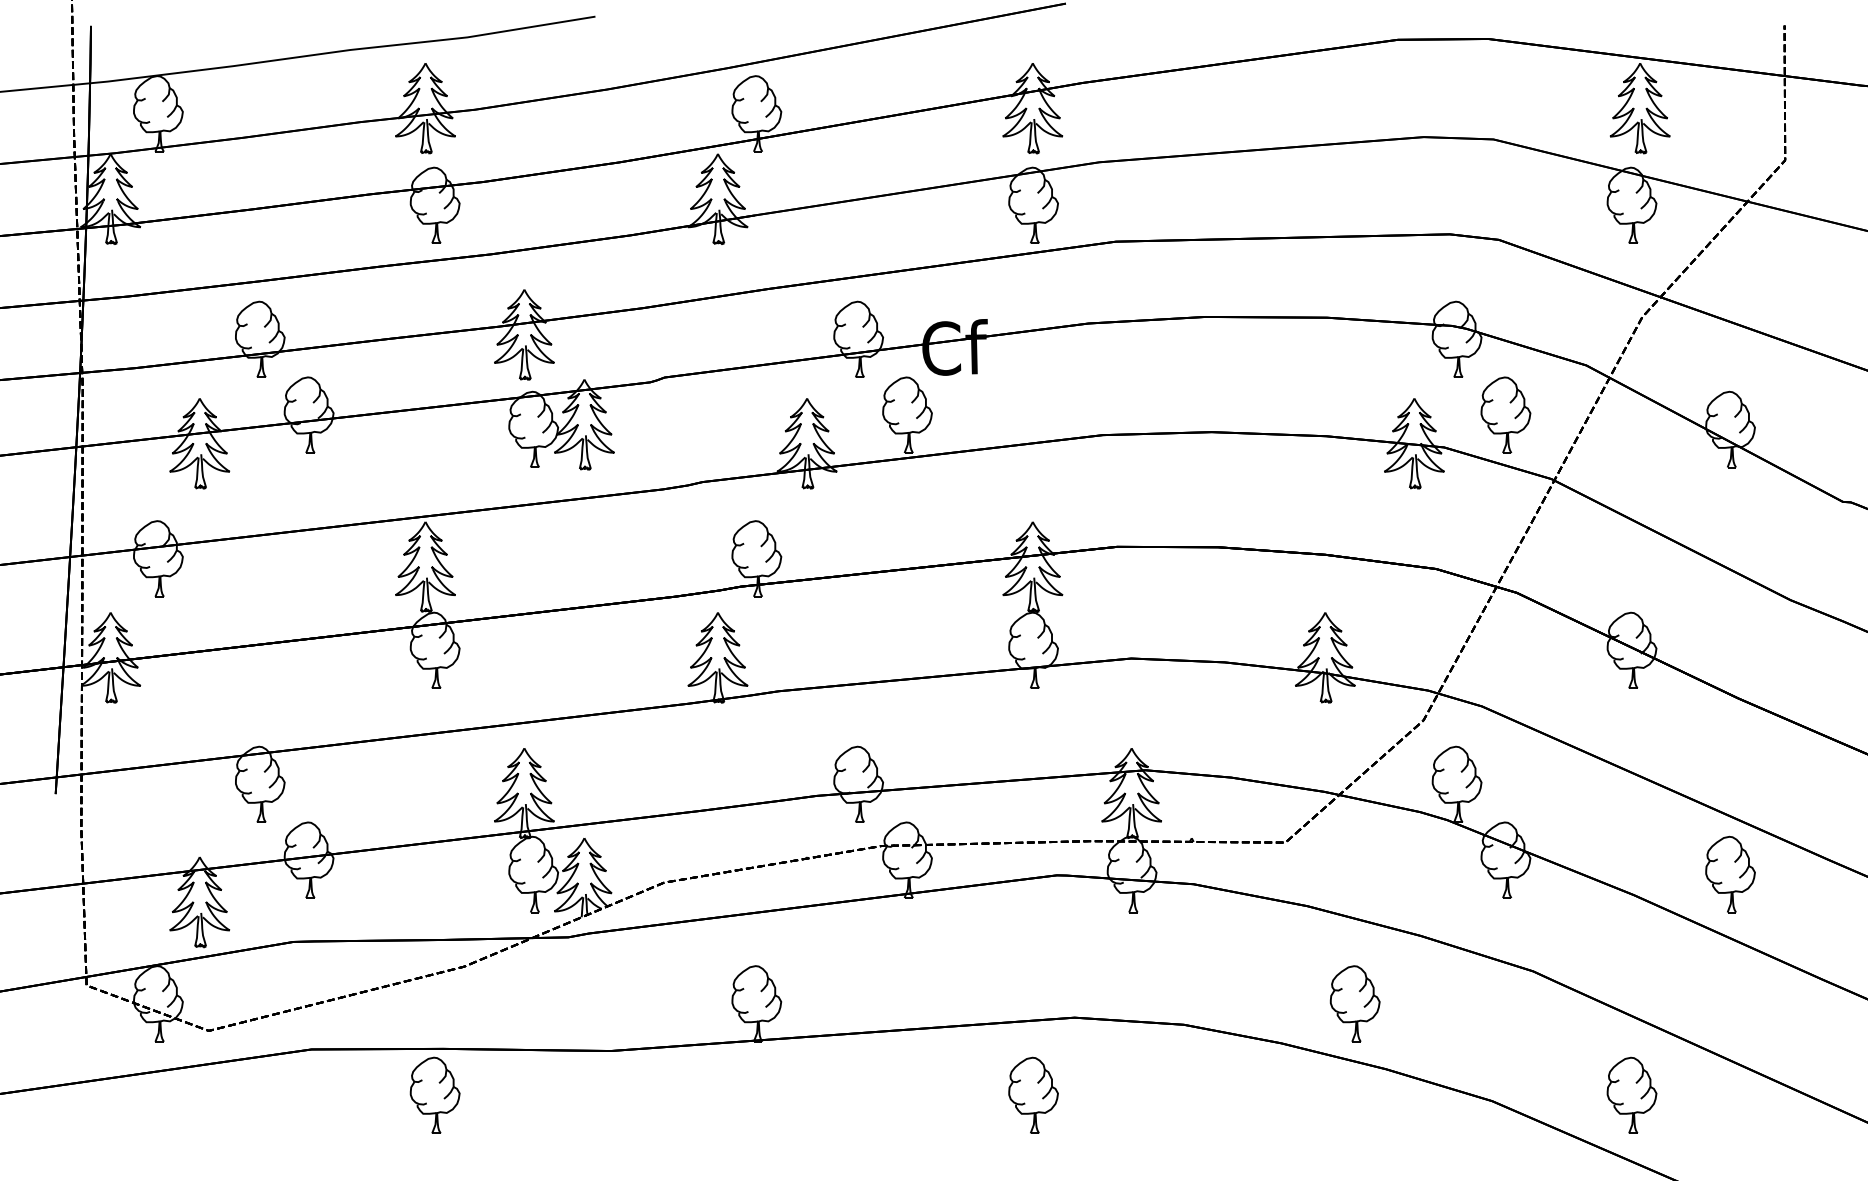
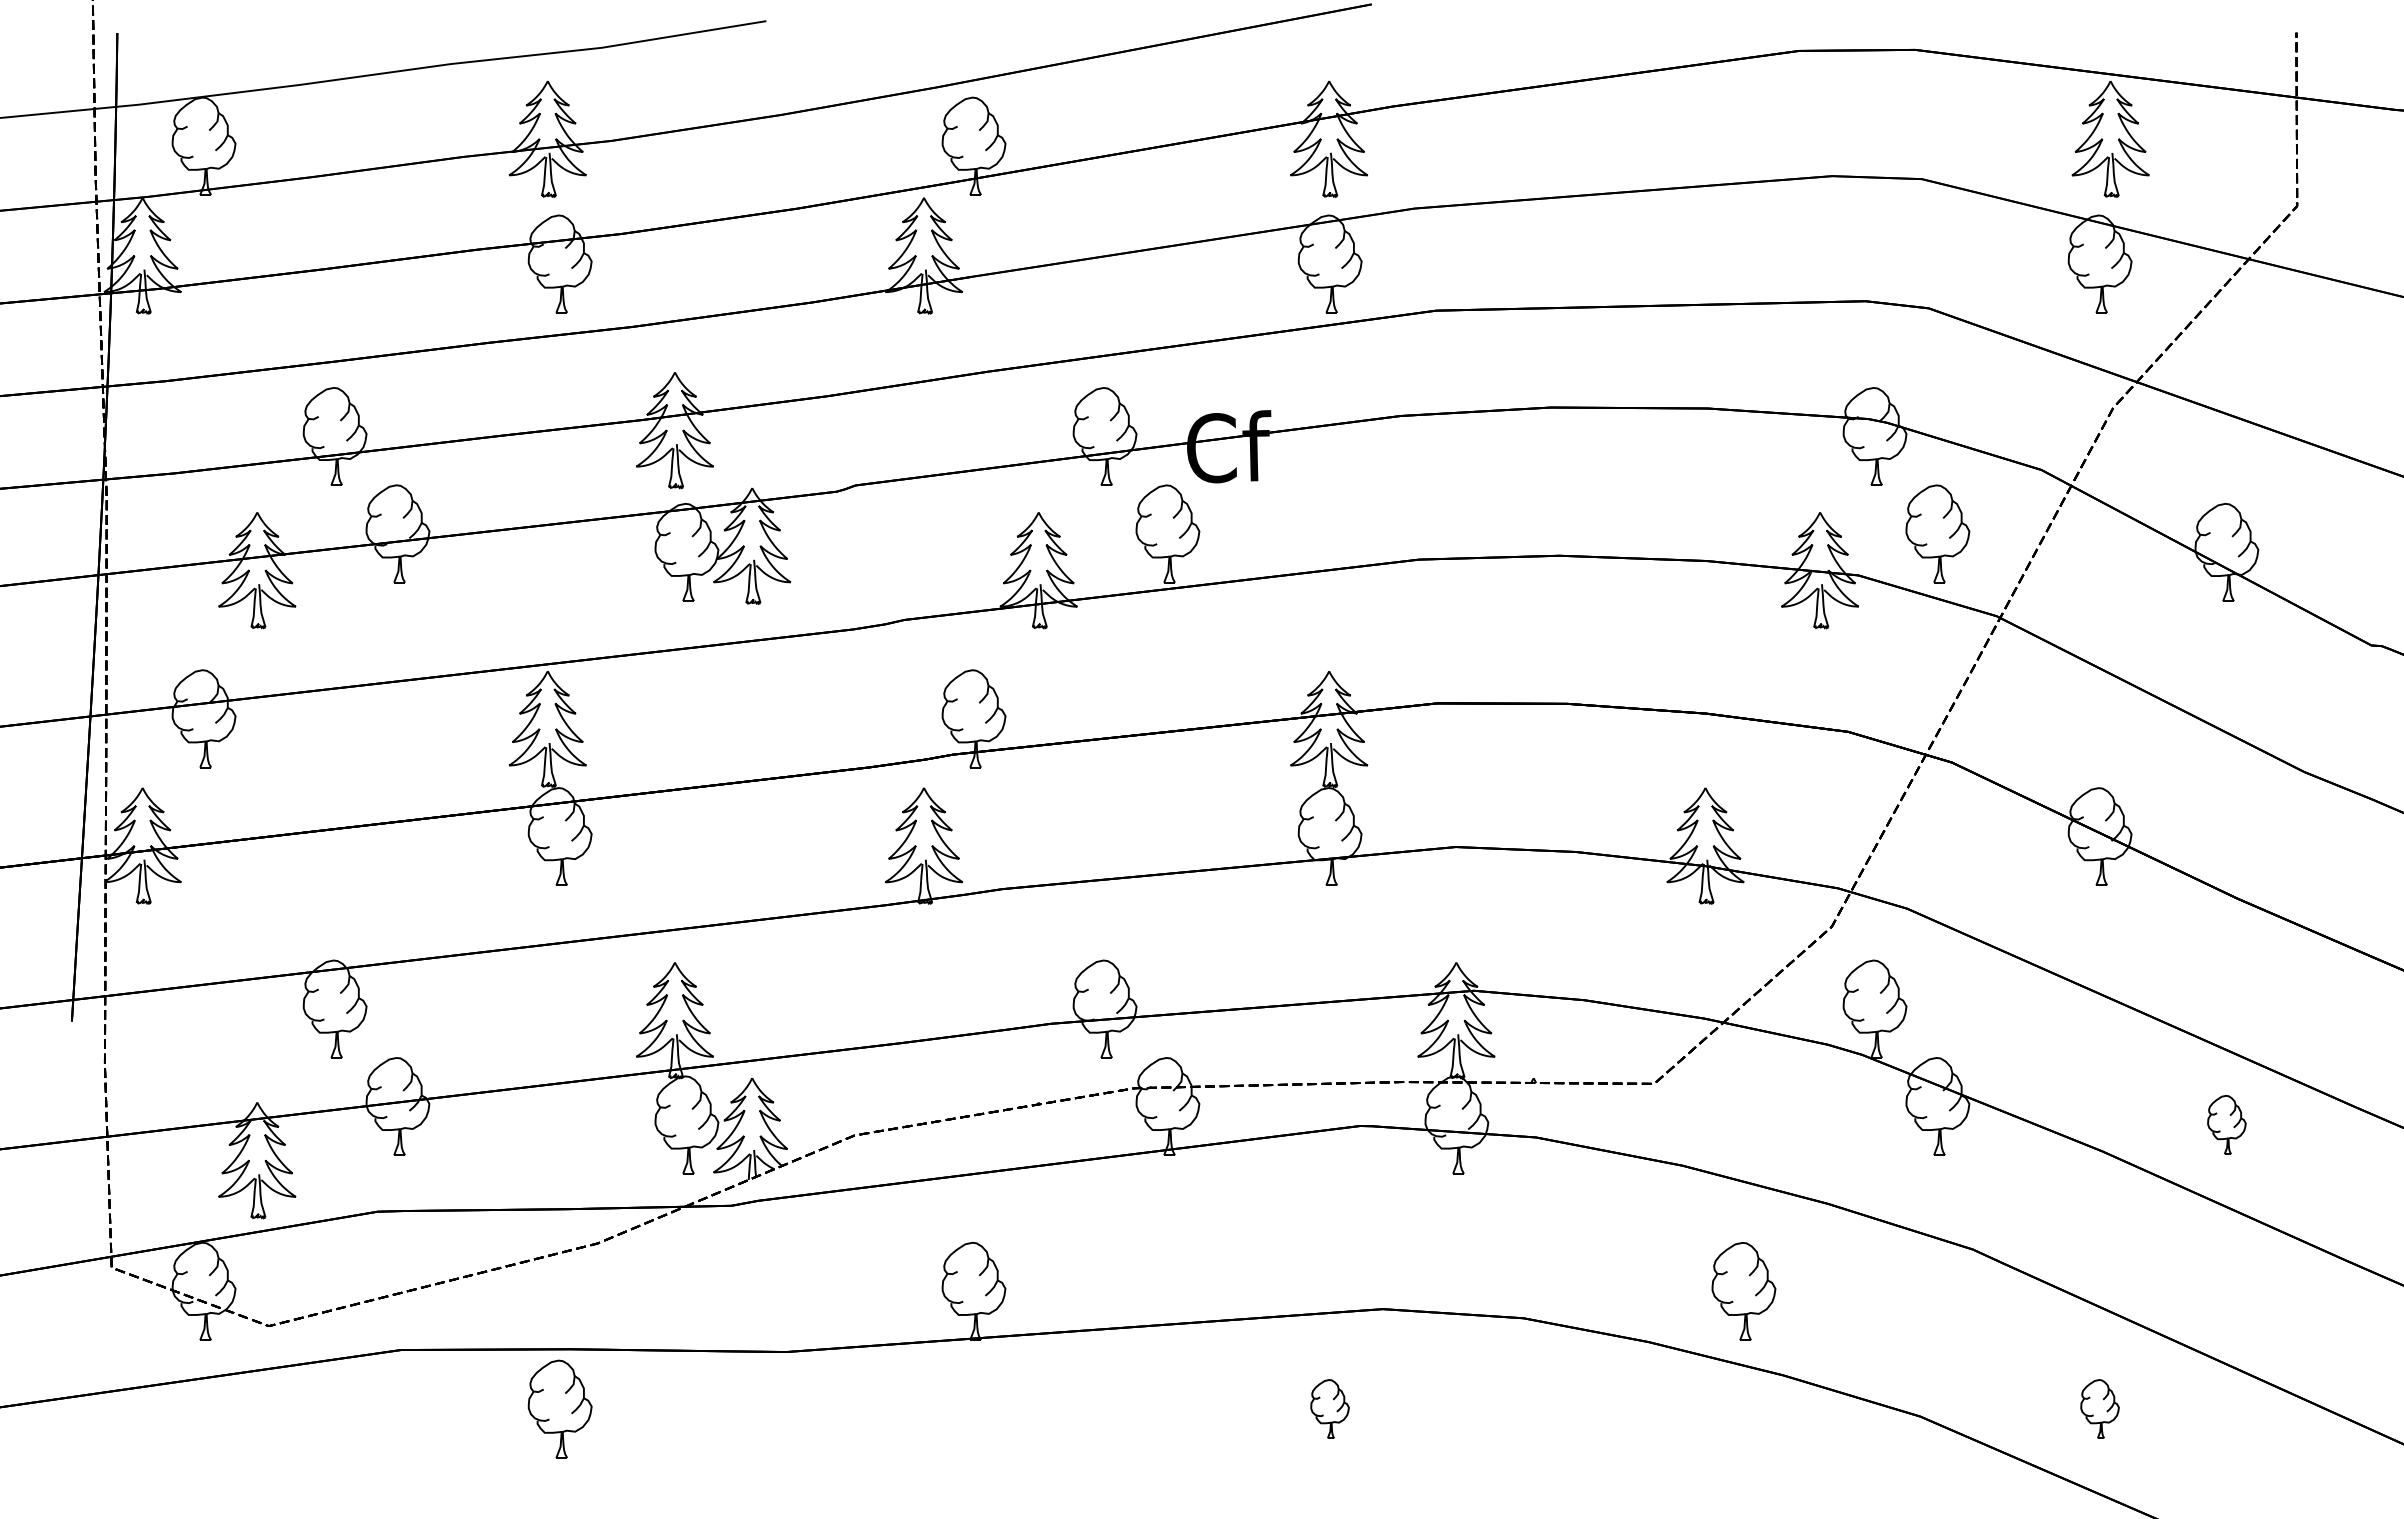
part: (1730, 874) -> (2226, 1124), size x0.6
part: (1033, 1094) -> (1329, 1408), size x0.6
part: (1631, 1094) -> (2099, 1408), size x0.6

